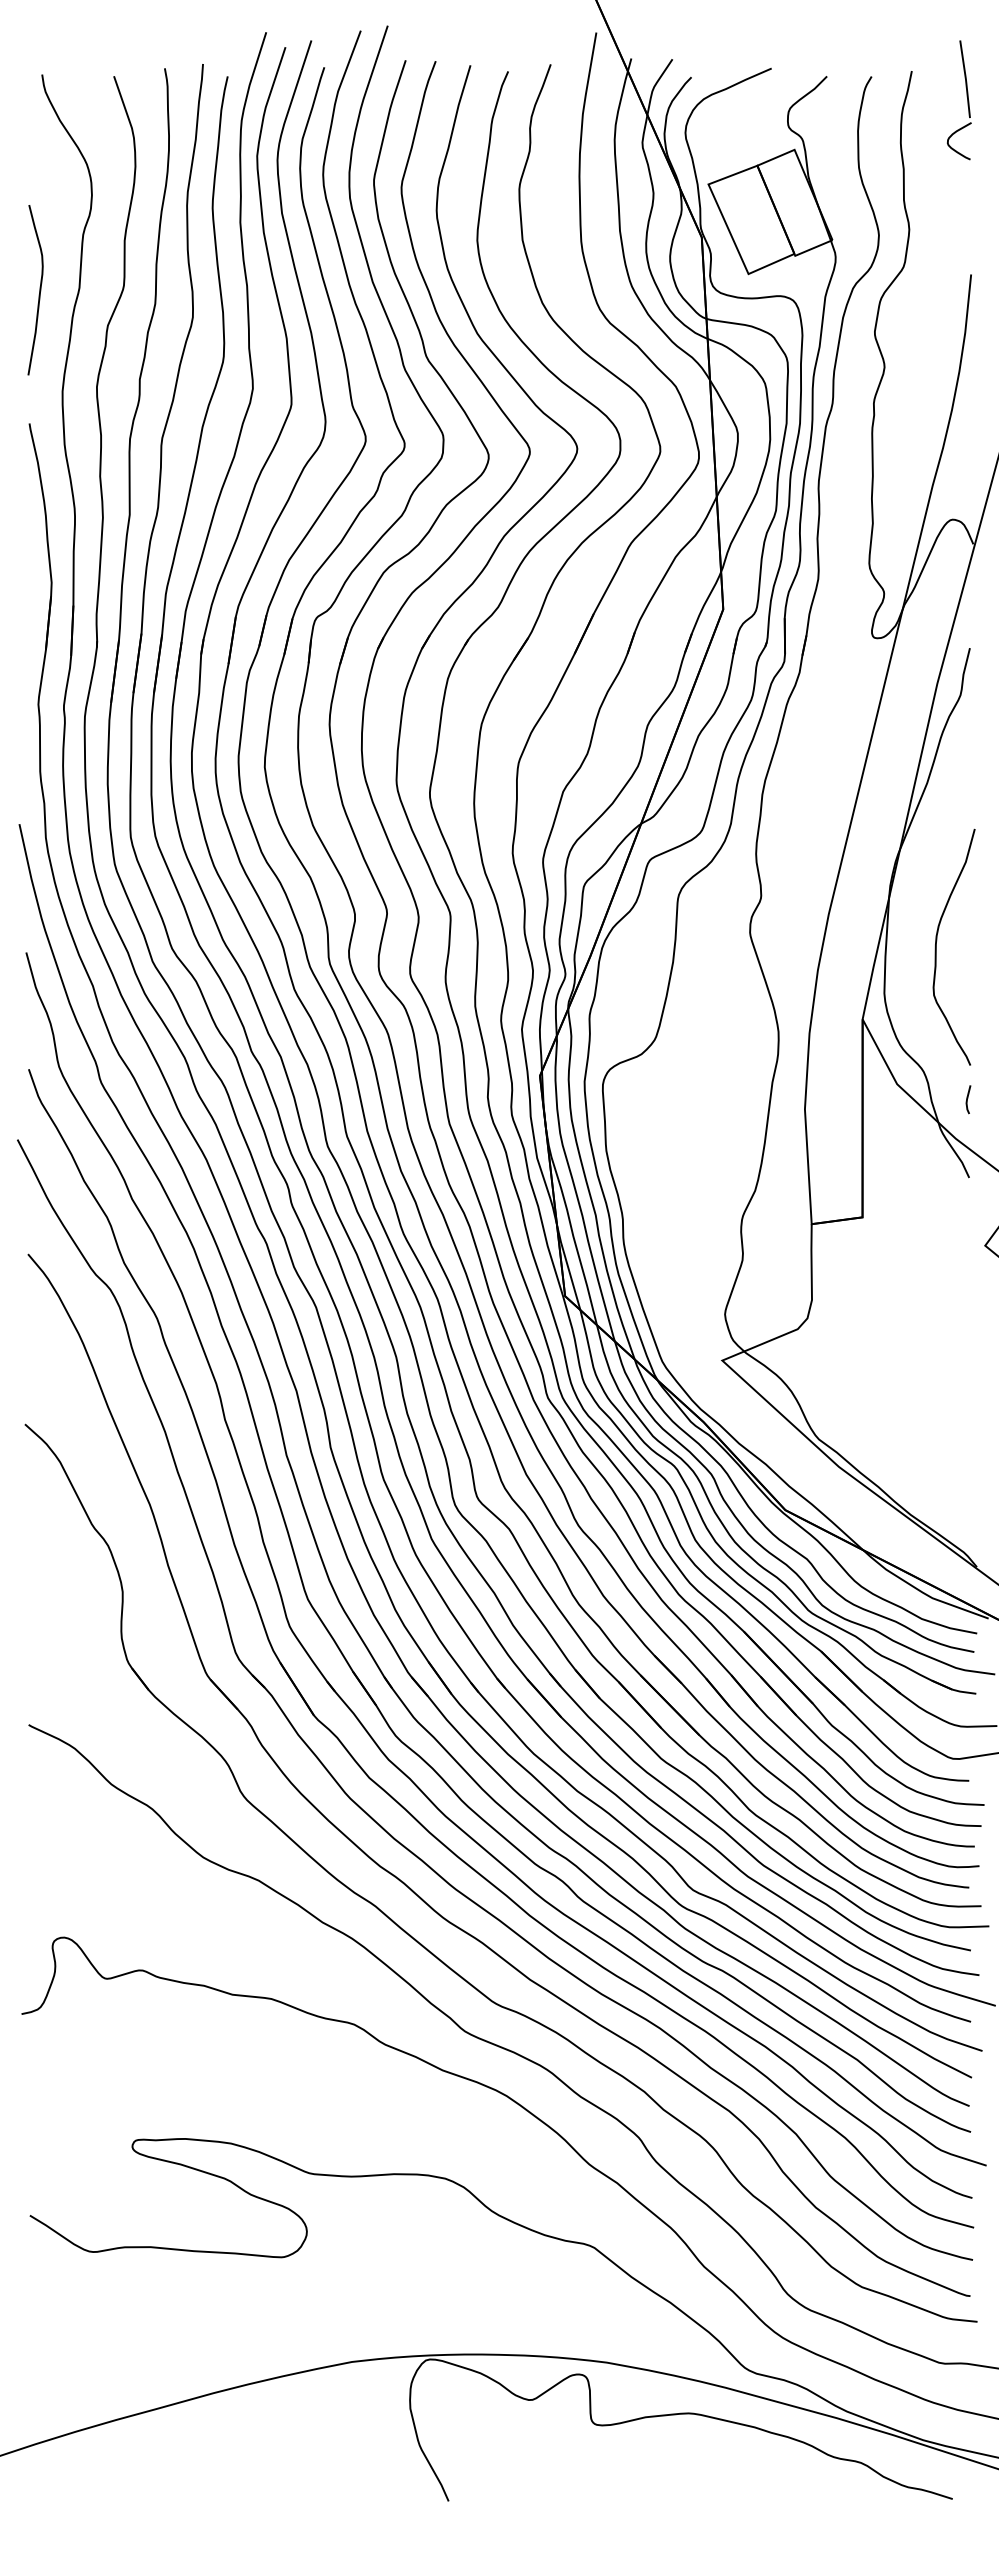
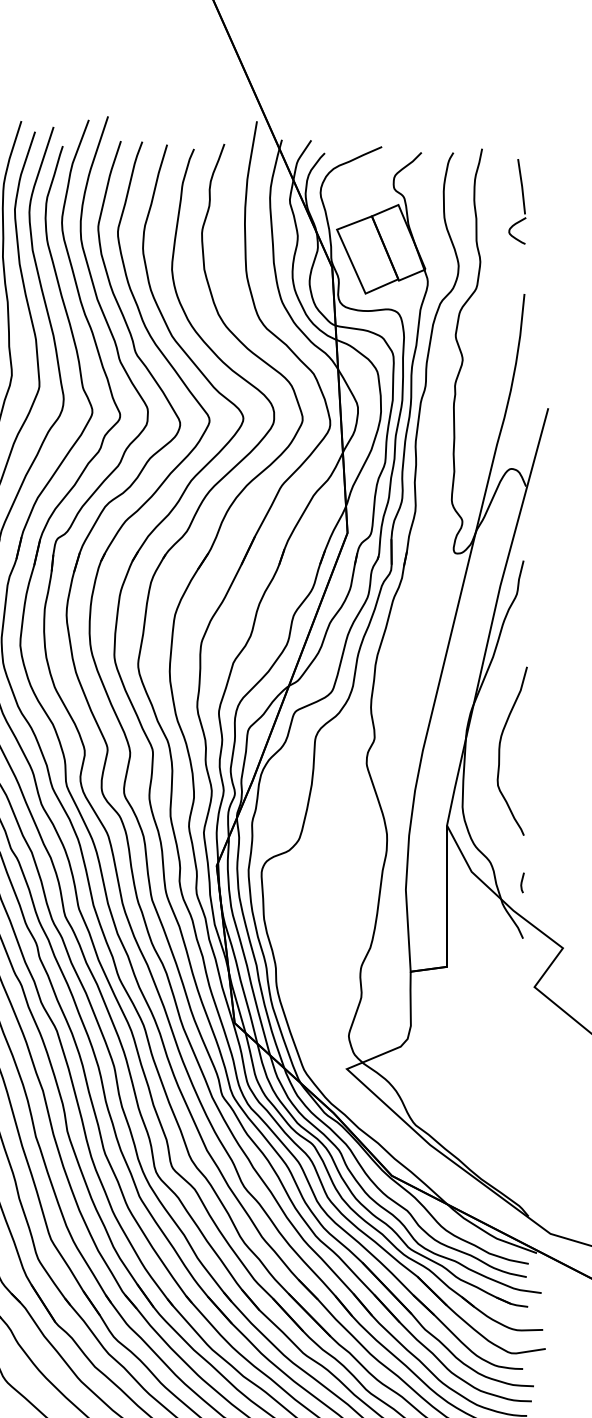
part: (967, 100) -> (523, 201), moved
curve: (936, 946) -> (499, 750), moved

